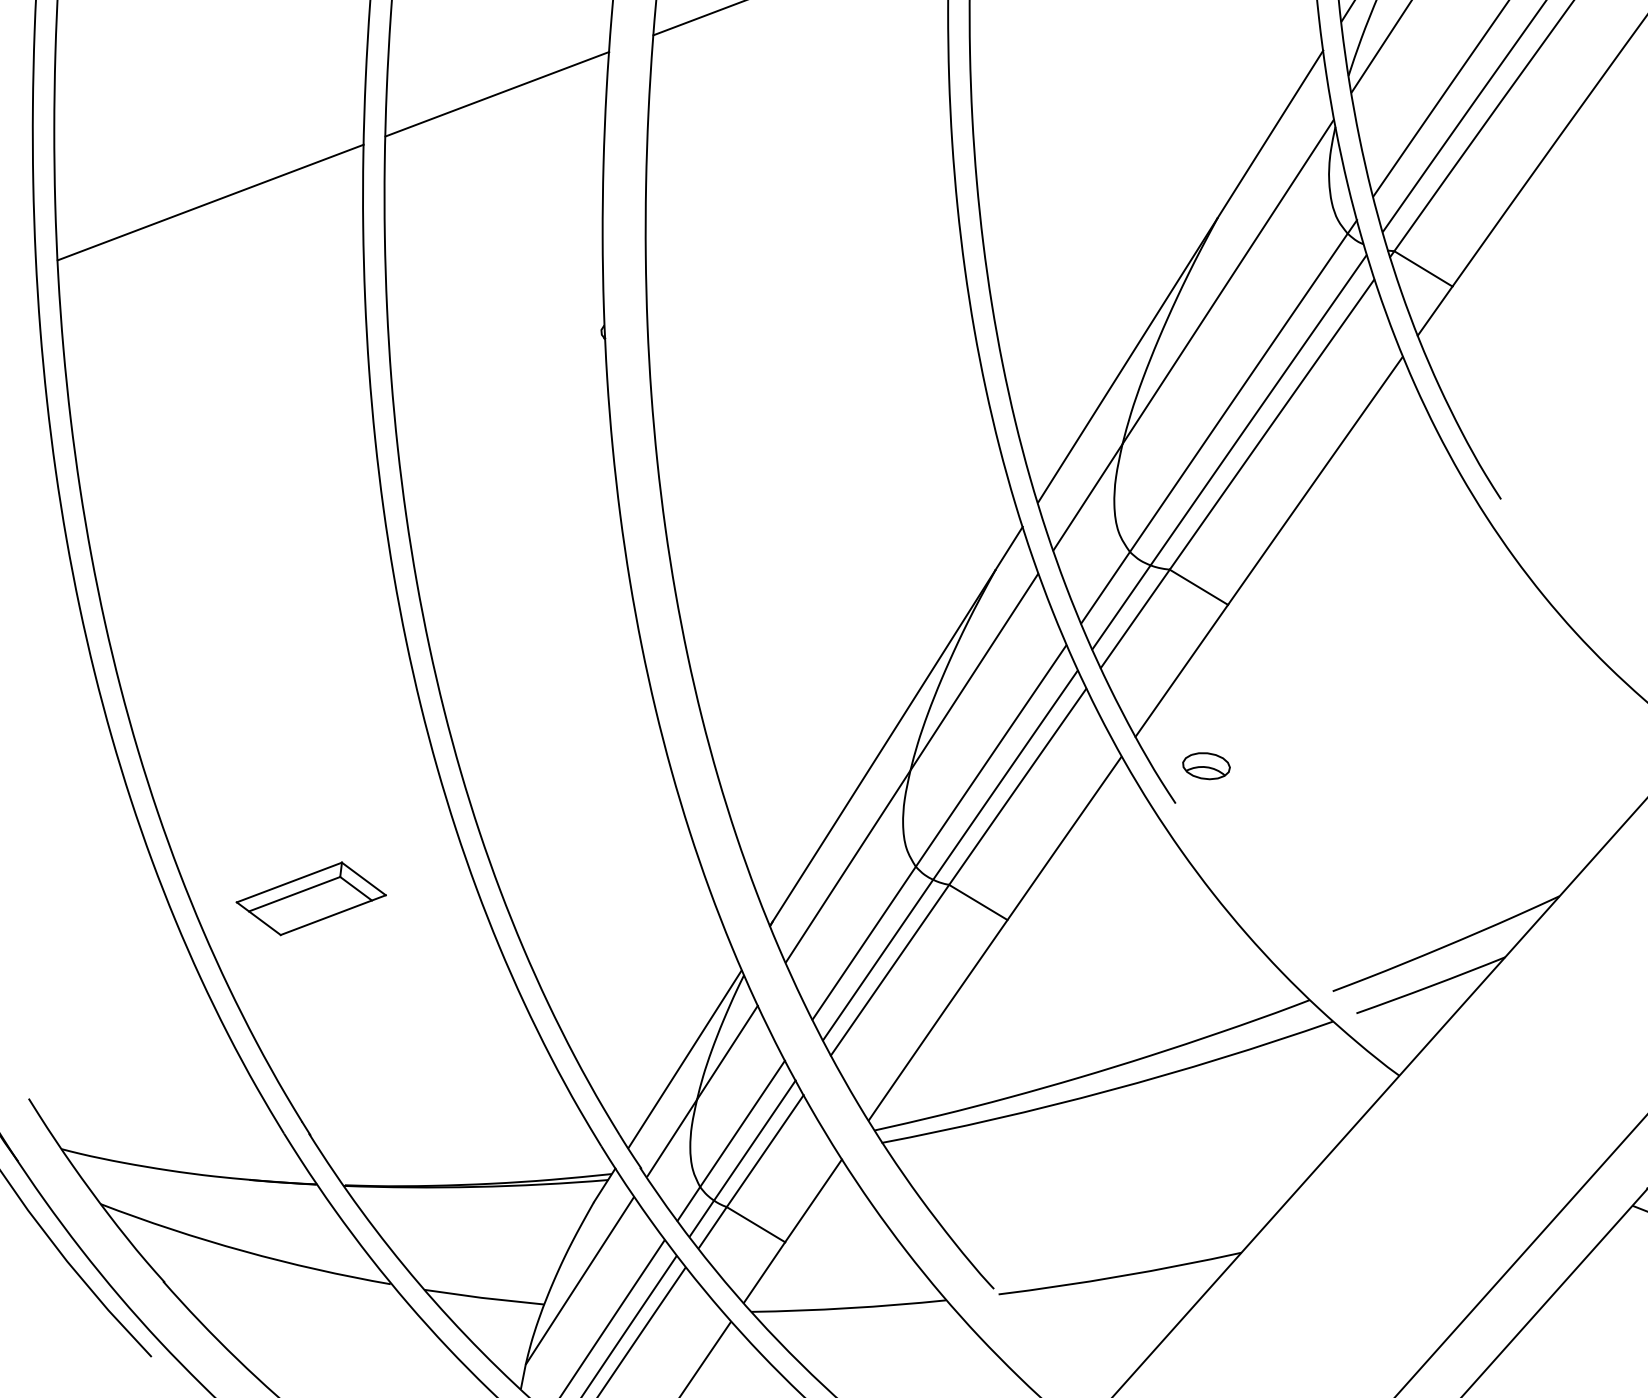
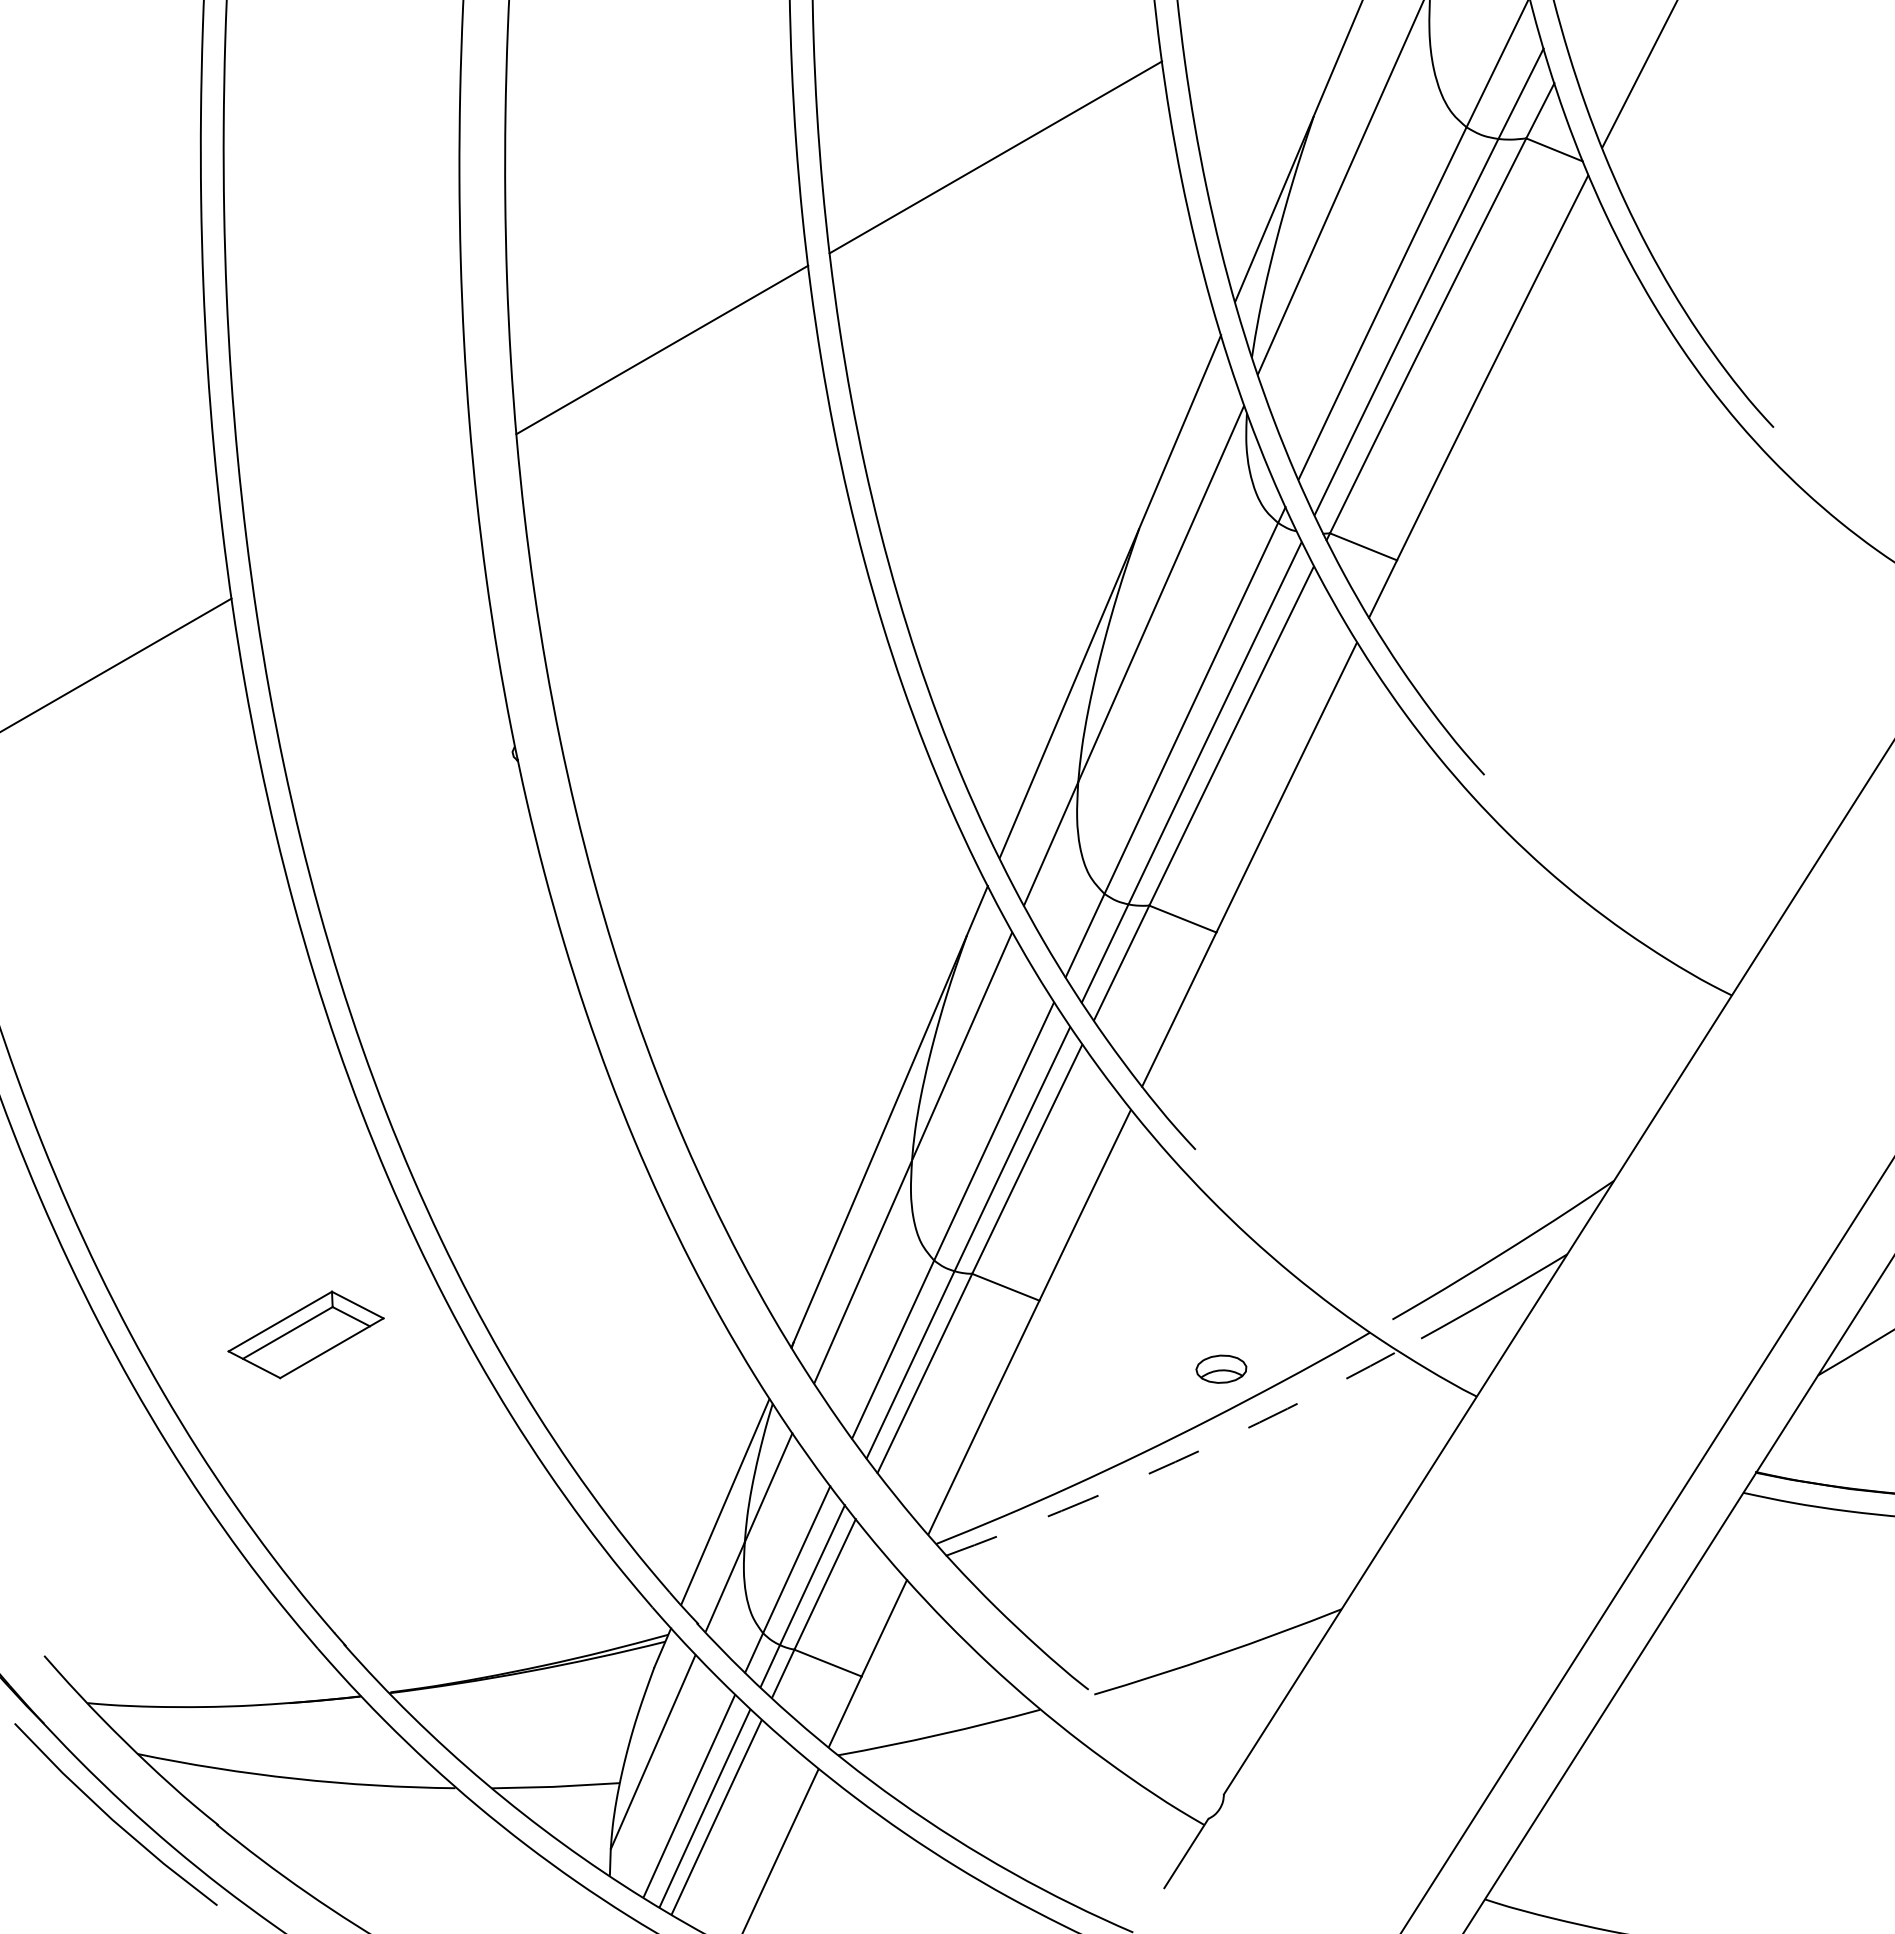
line: (497, 94) -> (363, 522), removed
part: (1206, 765) -> (1221, 1368), moved
part: (310, 898) -> (305, 1334), moved
arc: (1109, 1090) -> (1175, 1461), solid -> dashed

